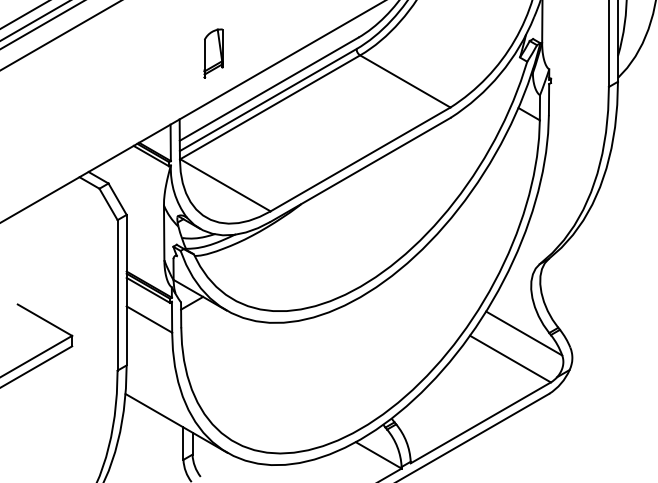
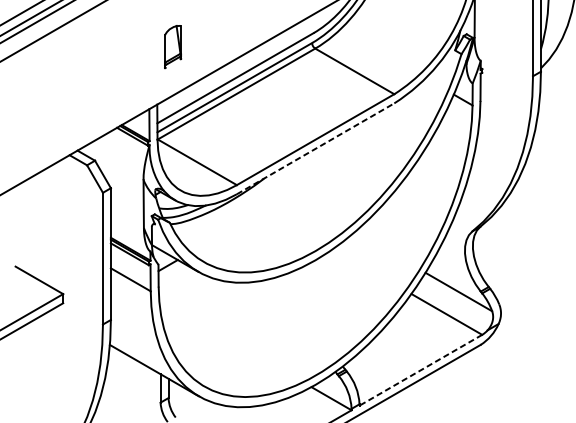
part: (213, 53) -> (172, 46), moved
line: (360, 169) -> (315, 148), solid -> dashed
line: (480, 422) -> (420, 369), solid -> dashed

